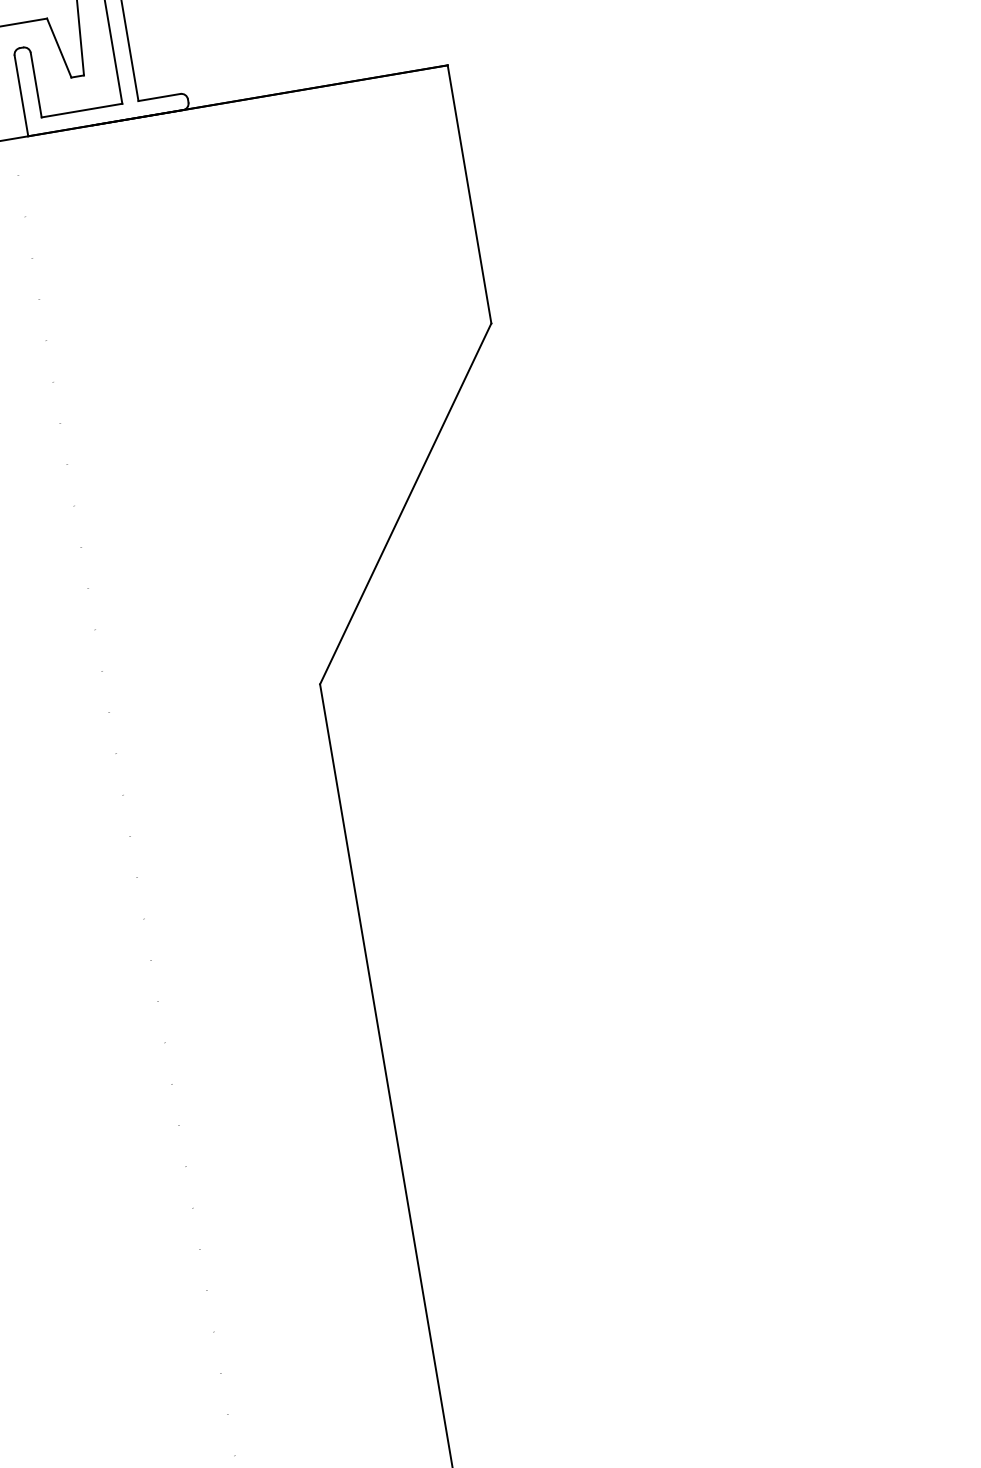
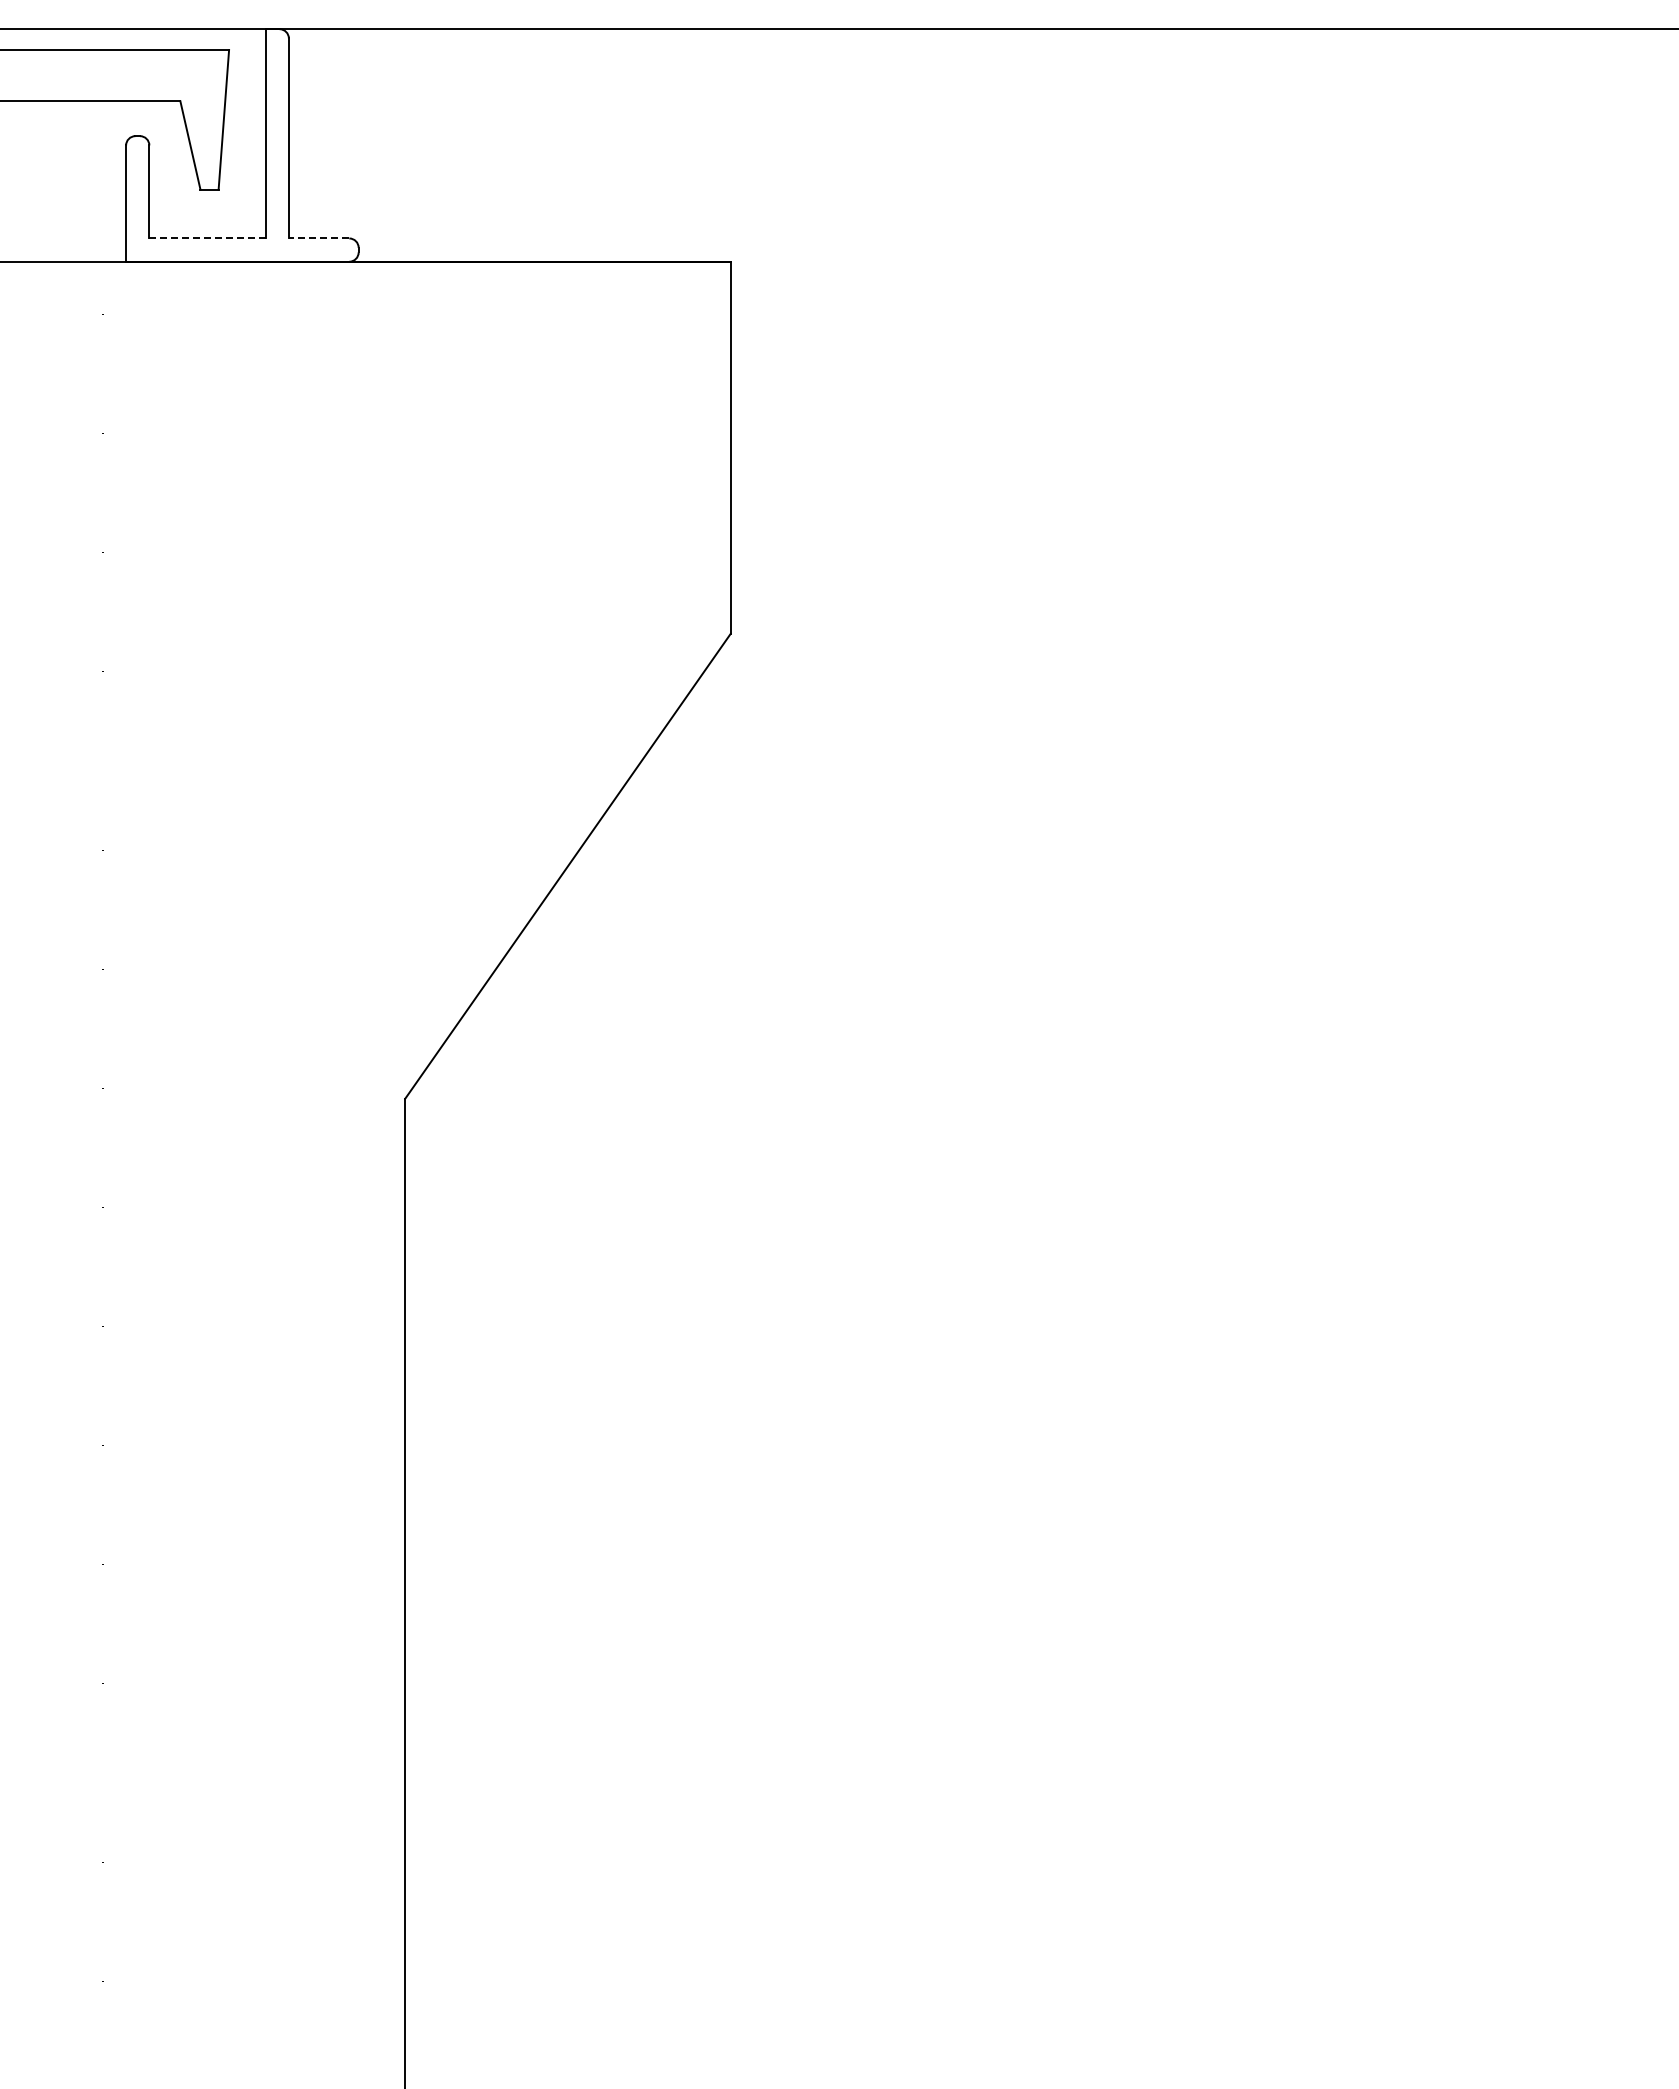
line: (159, 97) -> (318, 238), solid -> dashed
line: (82, 110) -> (207, 238), solid -> dashed

